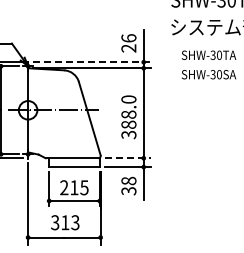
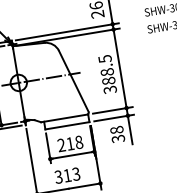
line: (91, 62) -> (67, 32), dashed -> solid
text: (128, 99) -> (104, 59), 388.0 -> 388.5
line: (128, 158) -> (113, 110), dashed -> solid
text: (84, 187) -> (79, 142), 215 -> 218

